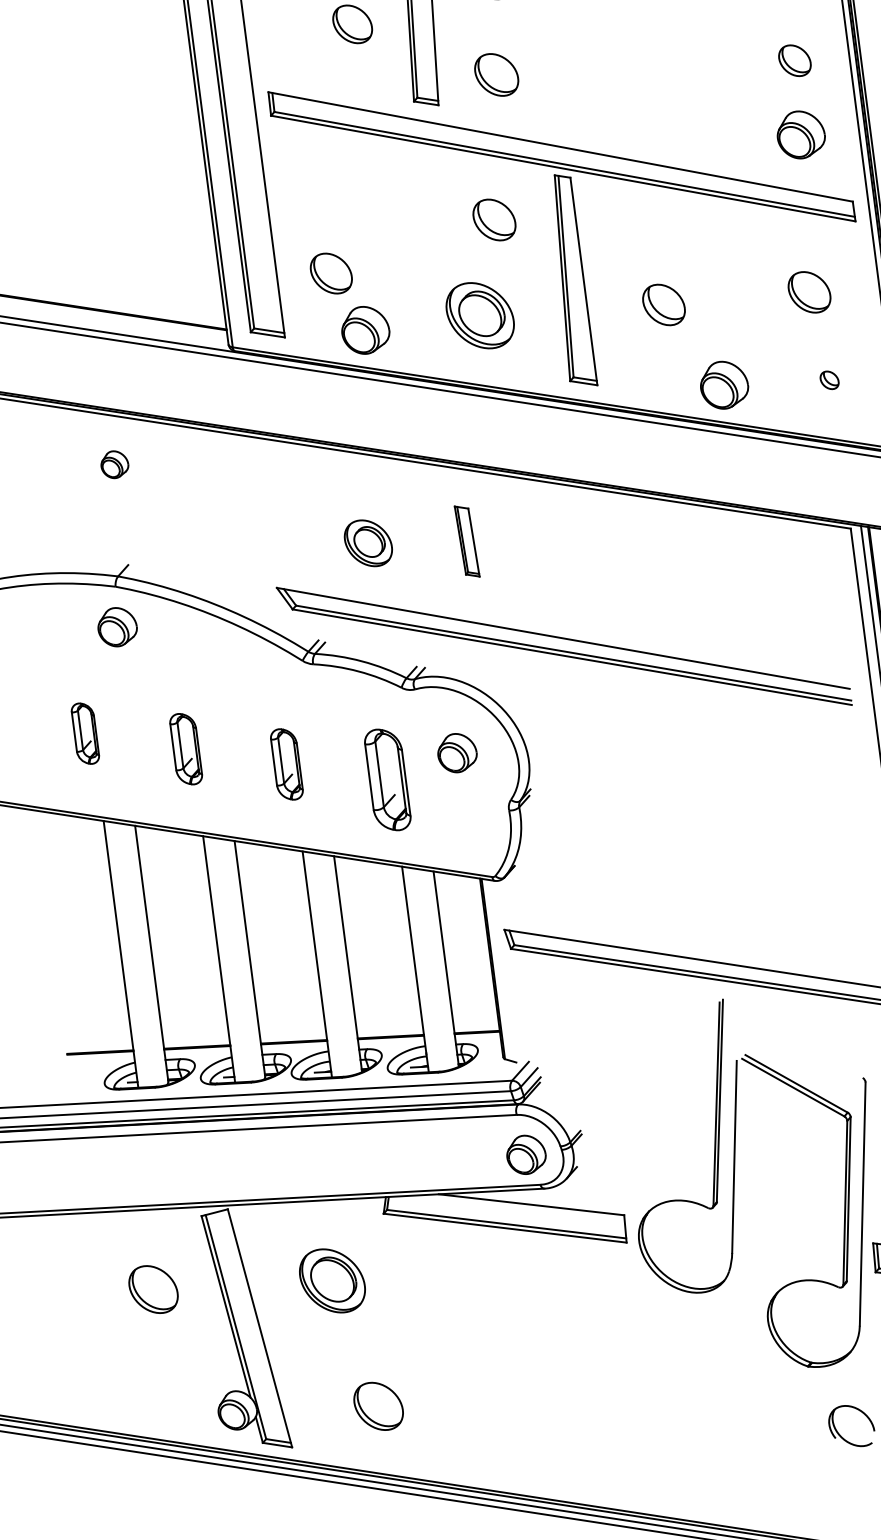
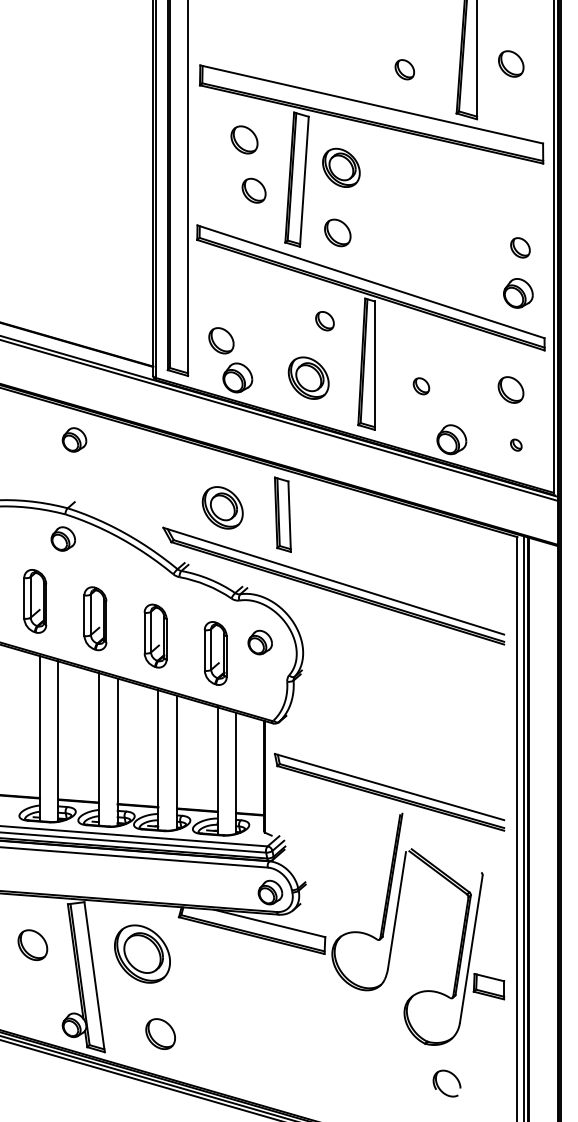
part: (493, 220) -> (324, 321), size x0.71
part: (664, 305) -> (421, 386), size x0.62
part: (114, 463) -> (74, 439), size x1.43
part: (466, 541) -> (282, 514), size x1.67
part: (368, 542) -> (222, 507), size x1.43
part: (85, 733) -> (35, 601), size x1.67
part: (186, 748) -> (95, 618), size x1.43
part: (286, 763) -> (155, 635), size x1.43
part: (332, 1279) -> (142, 953), size x1.43

